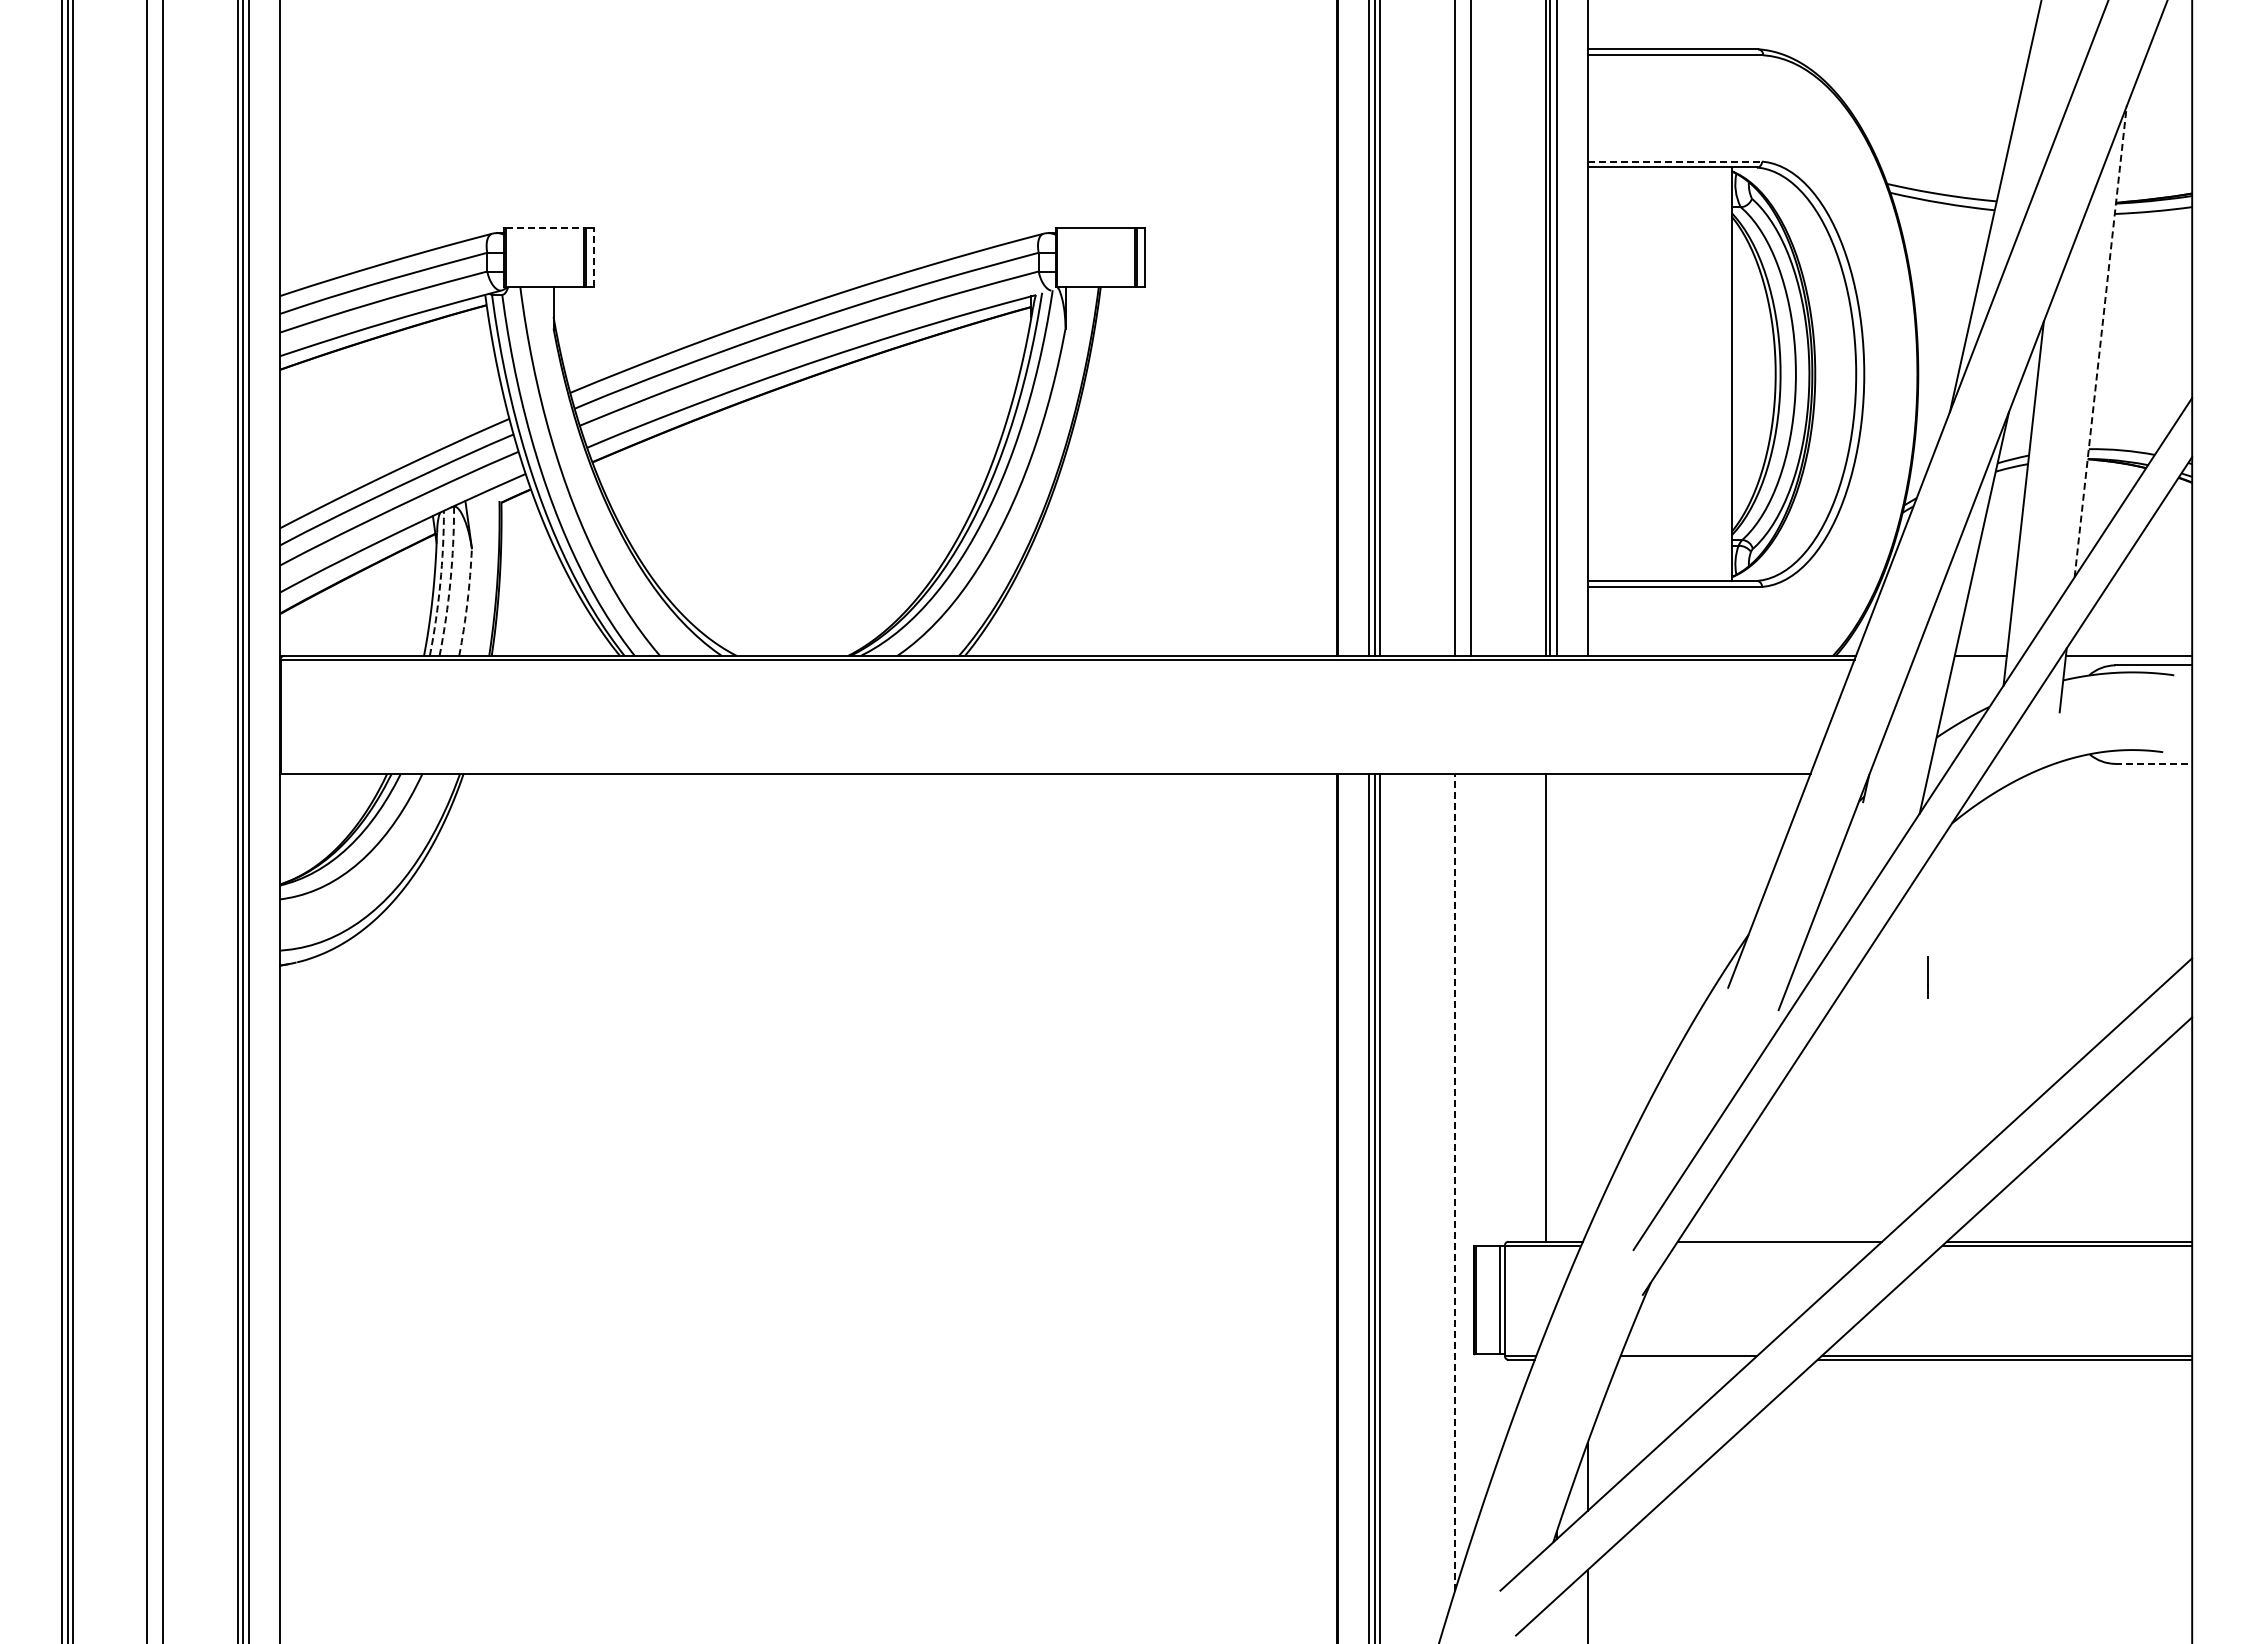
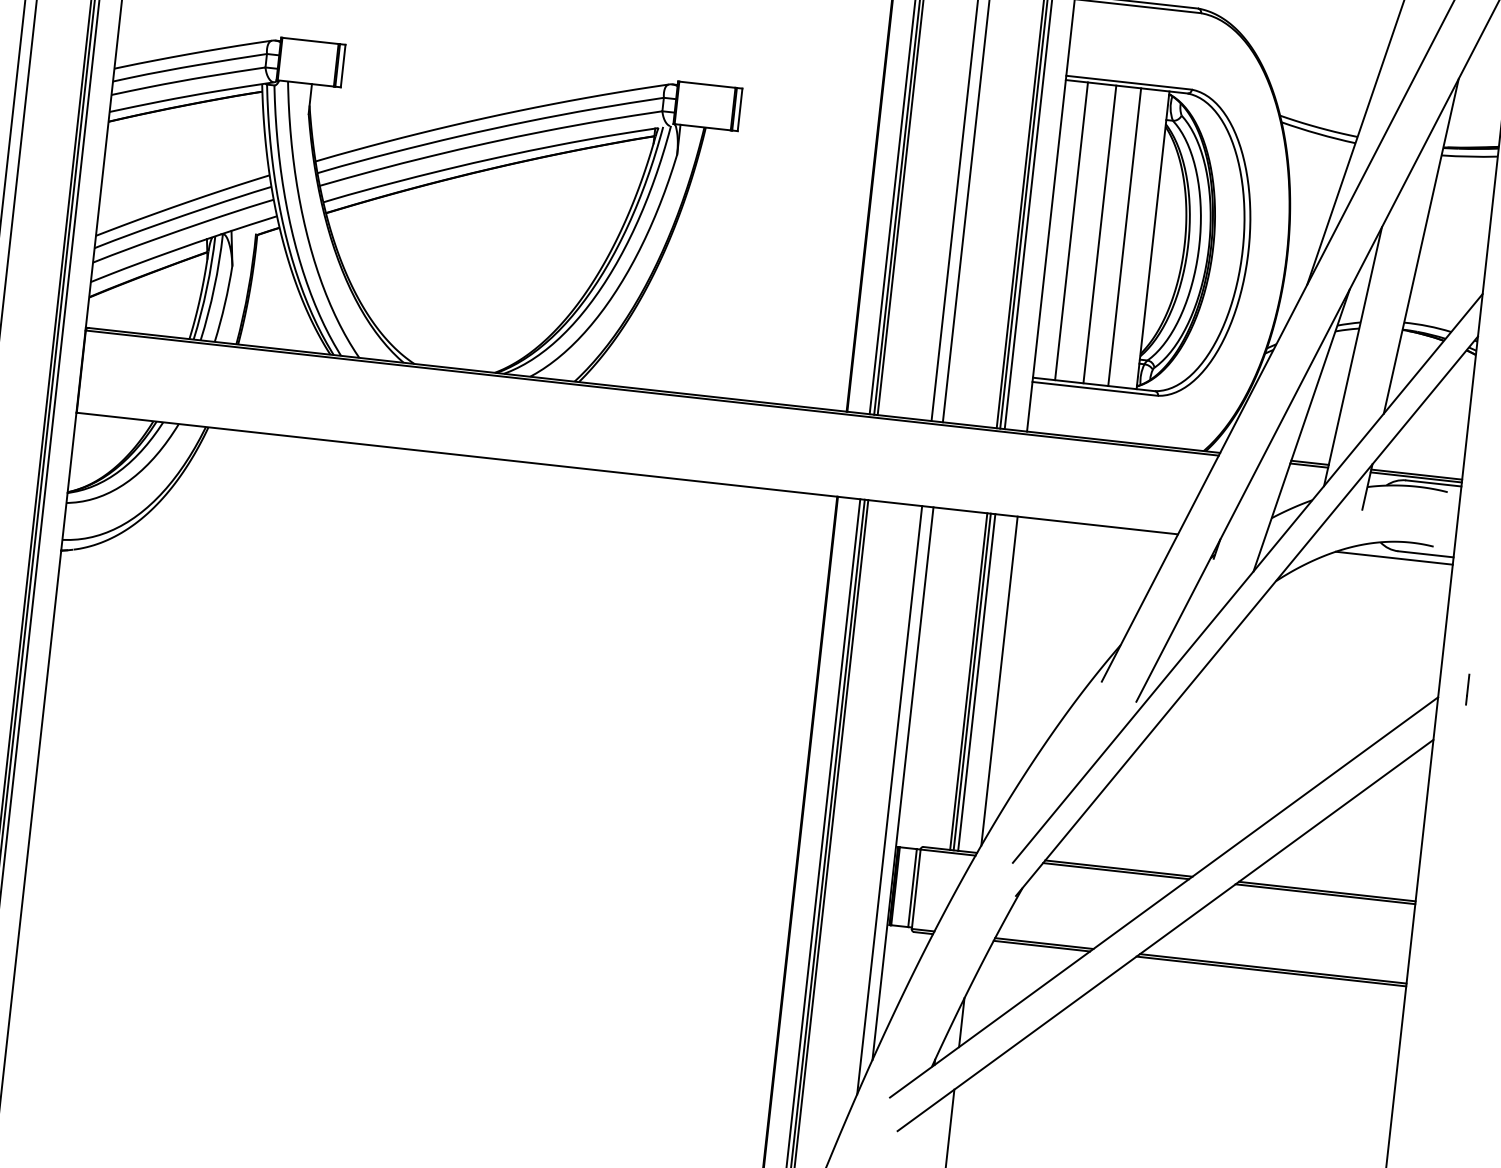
line: (1675, 161) -> (1129, 82), dashed -> solid
line: (545, 228) -> (310, 41), dashed -> solid
line: (593, 257) -> (343, 65), dashed -> solid
line: (2100, 341) -> (1421, 246), dashed -> solid
line: (1618, 374) -> (1071, 231), added
line: (1657, 374) -> (1099, 234), added
line: (1692, 374) -> (1124, 237), added
arc: (450, 581) -> (214, 287), dashed -> solid
arc: (440, 583) -> (207, 288), dashed -> solid
arc: (467, 602) -> (224, 304), dashed -> solid
line: (1979, 659) -> (1308, 465), added
line: (2128, 659) -> (1416, 477), added
line: (2154, 763) -> (1426, 554), dashed -> solid
line: (2110, 774) -> (1393, 558), added
line: (1927, 977) -> (1467, 689), moved
line: (1587, 1002) -> (999, 681), added
line: (1550, 1007) -> (972, 681), added
line: (1556, 1007) -> (976, 682), added
line: (1470, 1157) -> (902, 783), added
line: (1455, 1182) -> (890, 800), dashed -> solid
line: (1776, 1245) -> (1116, 871), added
line: (1685, 1359) -> (1041, 945), added

